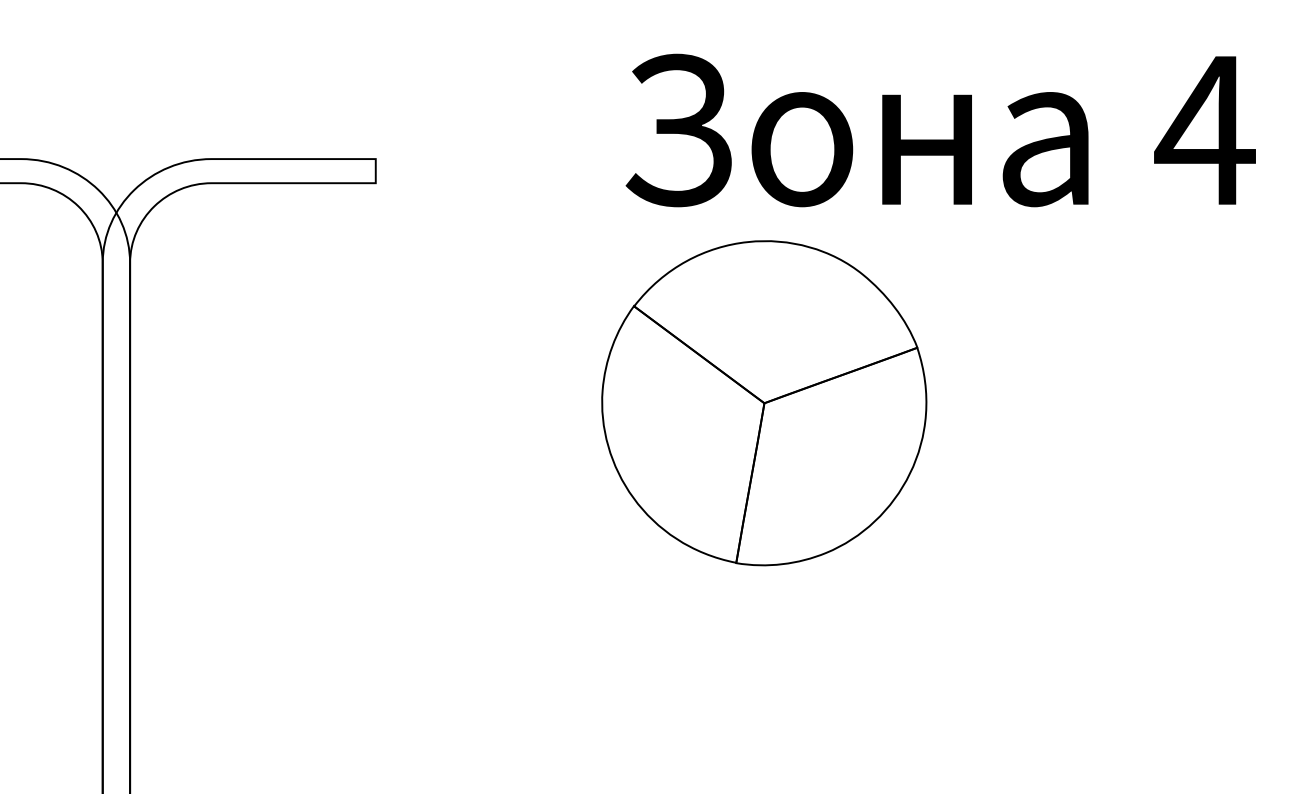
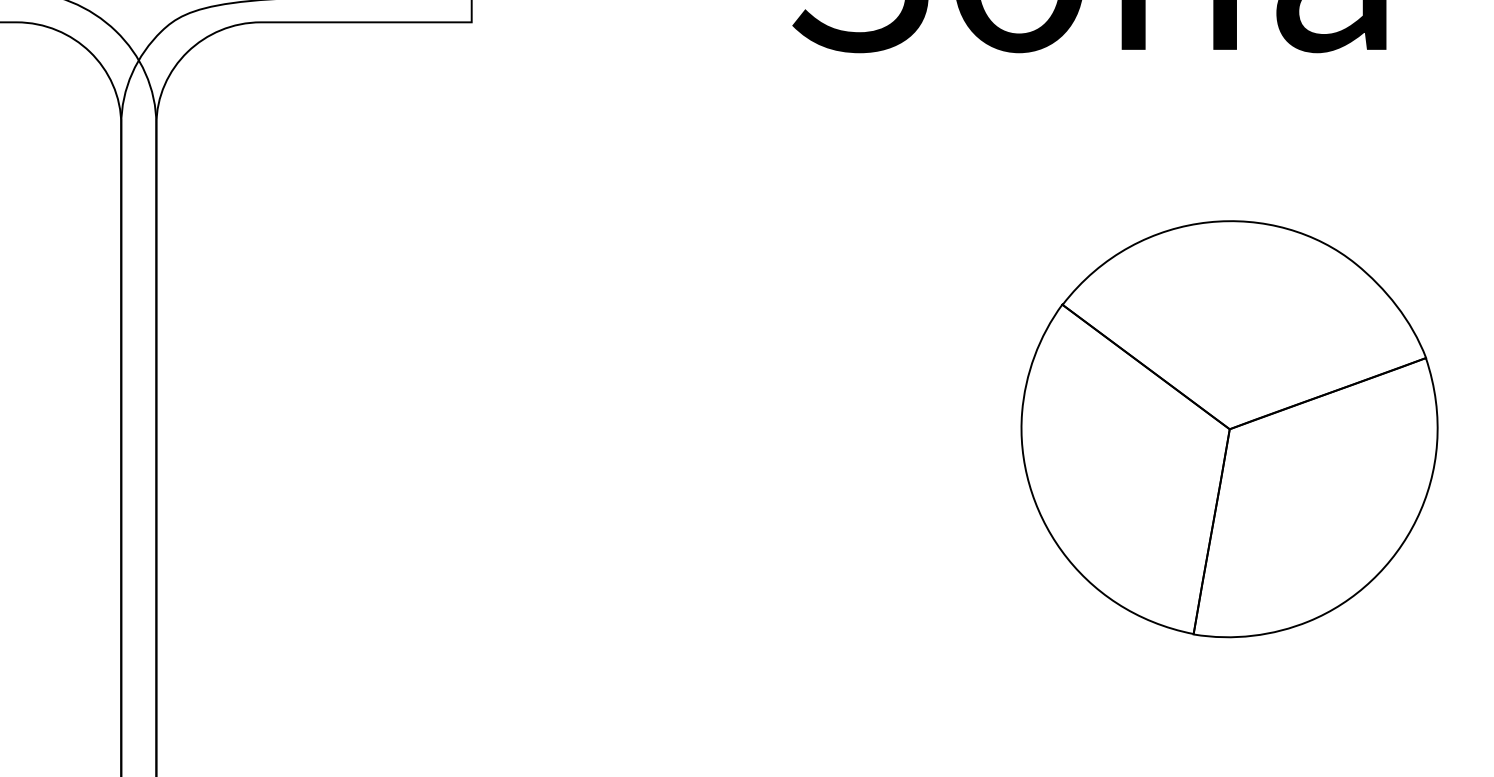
part: (764, 403) -> (1229, 429), moved

